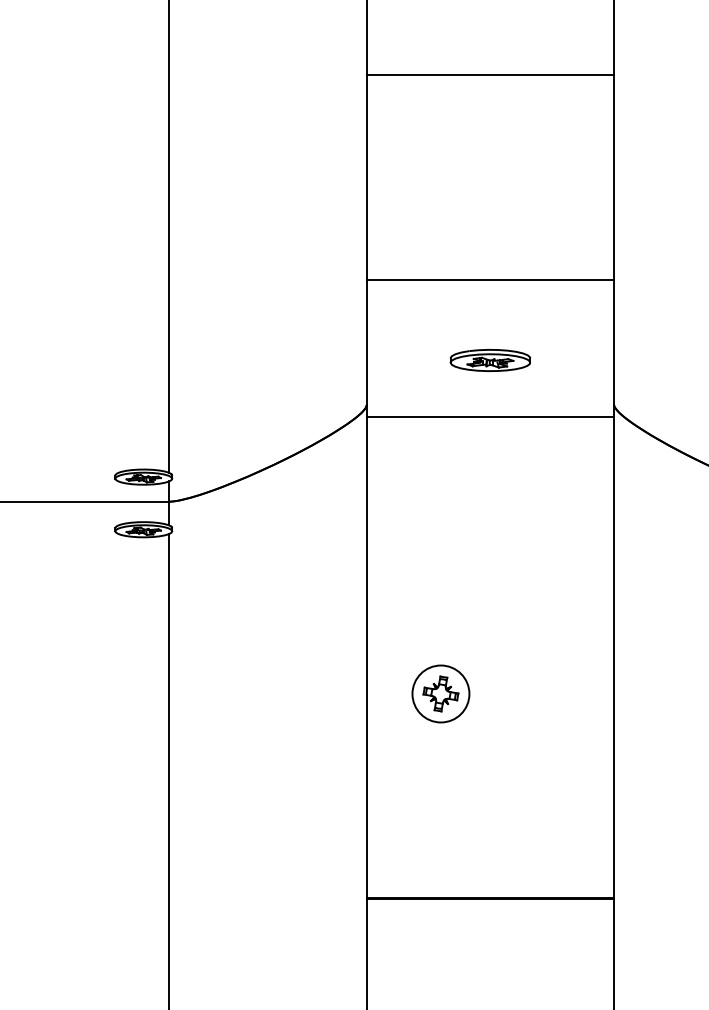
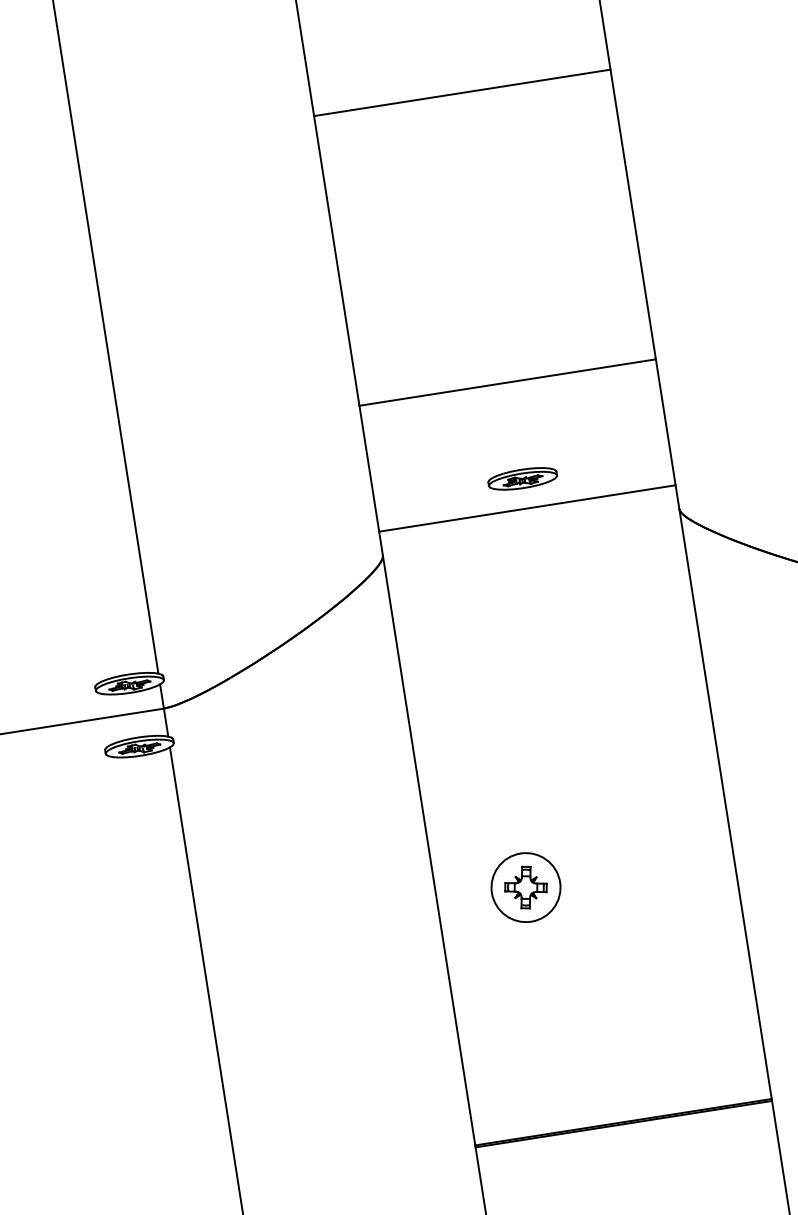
line: (490, 74) -> (462, 92), moved
part: (490, 359) -> (522, 477), size x0.71
line: (490, 417) -> (527, 508), moved

